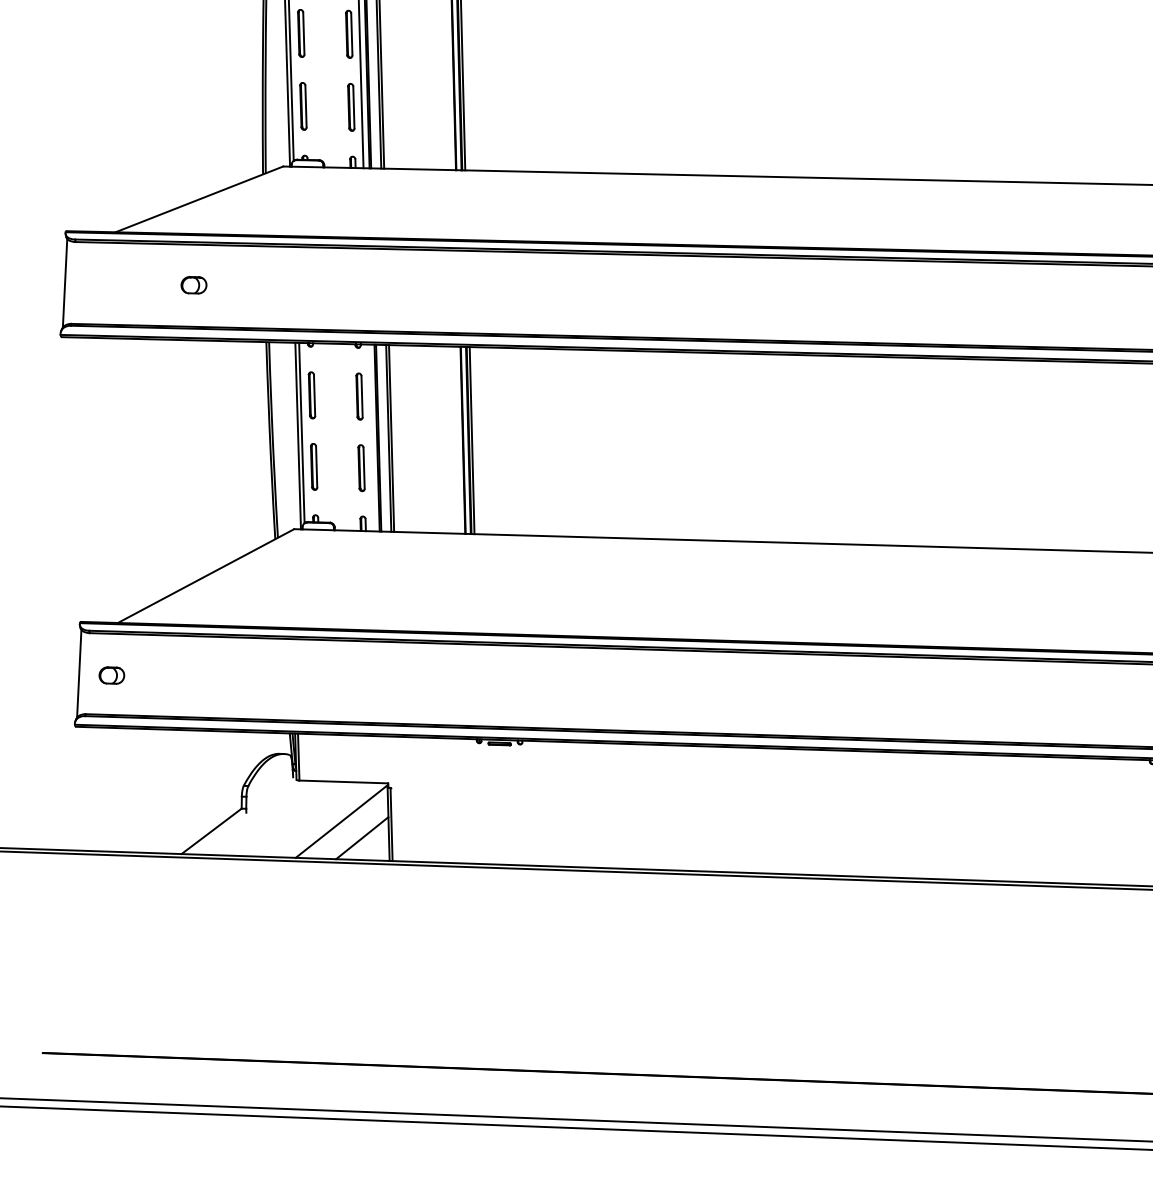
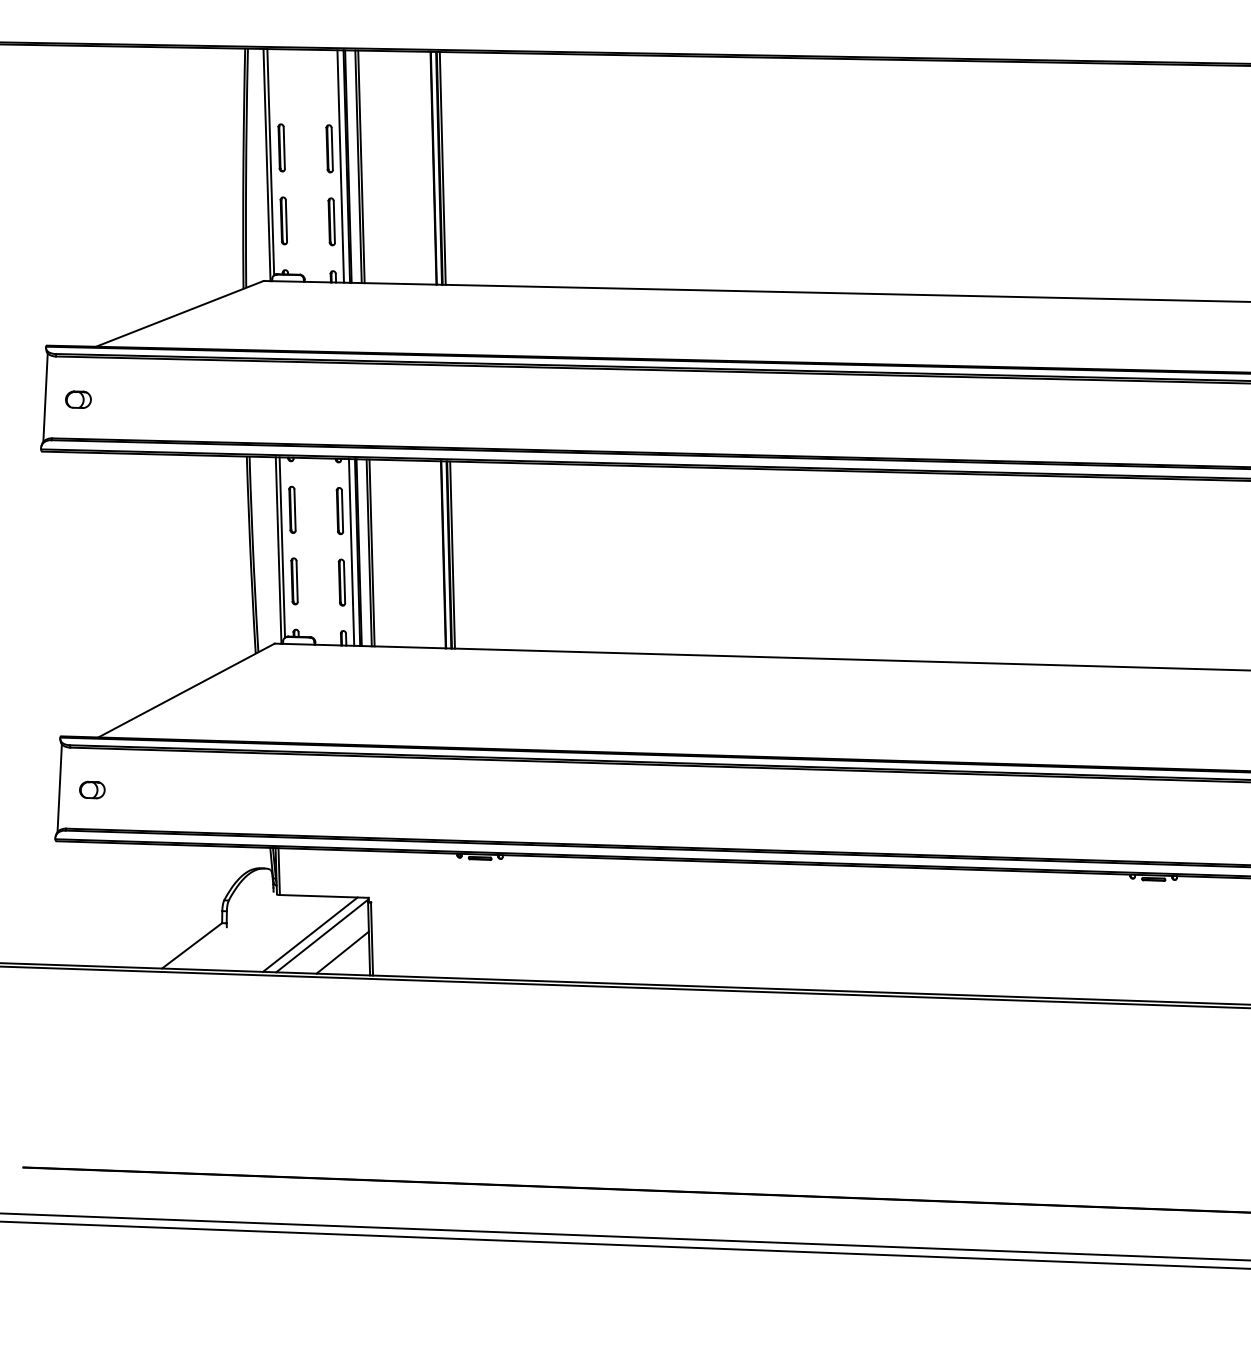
part: (194, 285) -> (78, 399), moved
line: (371, 438) -> (351, 552), added
line: (329, 820) -> (309, 934), added

